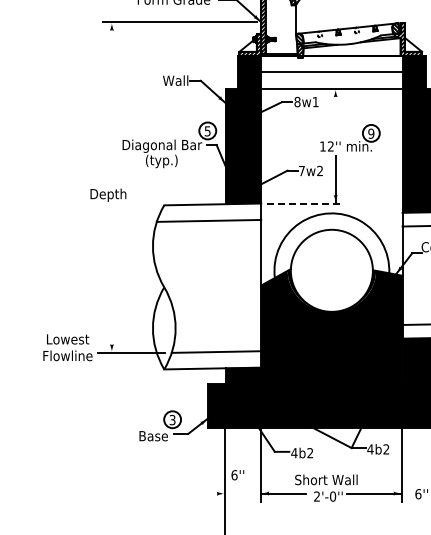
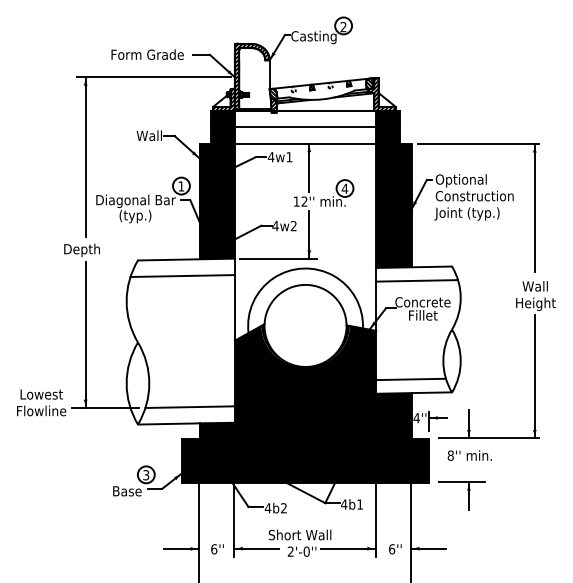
line: (111, 101) -> (85, 156), added
text: (296, 102) -> (270, 157), 8w1 -> 4w1
line: (335, 112) -> (309, 167), added
text: (207, 131) -> (181, 186), 5 -> 1
text: (370, 133) -> (344, 188), 9 -> 4
text: (301, 171) -> (275, 226), 7w2 -> 4w2
line: (305, 203) -> (279, 258), dashed -> solid
line: (111, 280) -> (85, 335), added
text: (385, 449) -> (359, 504), 4b2 -> 4b1
text: (237, 475) -> (217, 549), moved
line: (207, 493) -> (181, 548), added

